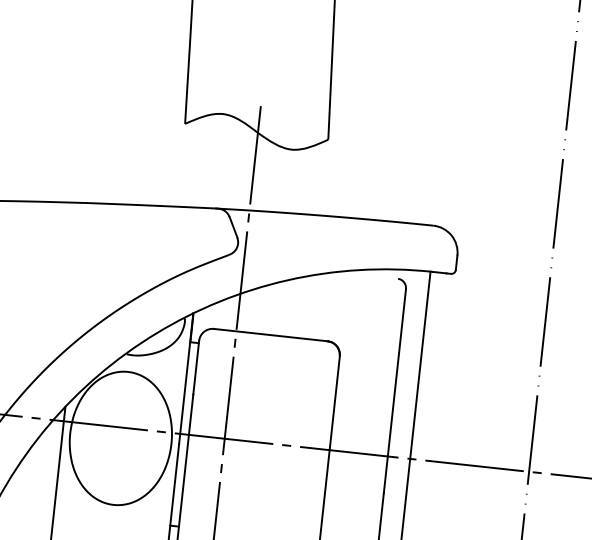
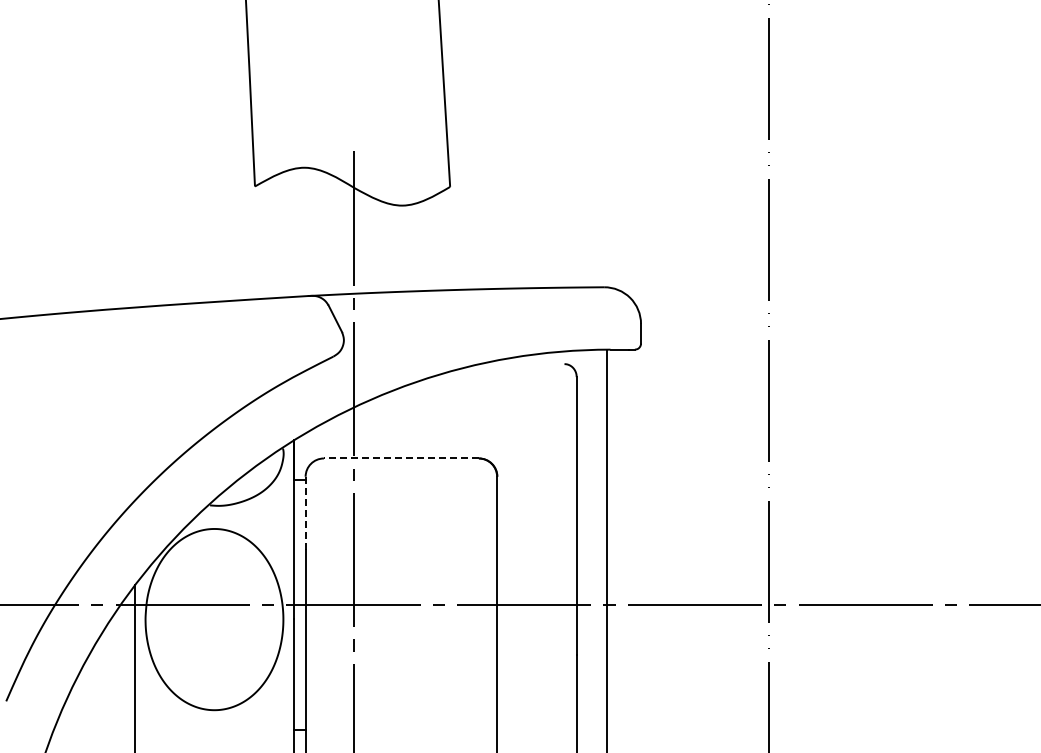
line: (270, 335) -> (400, 458), solid -> dashed
line: (196, 367) -> (305, 513), solid -> dashed

